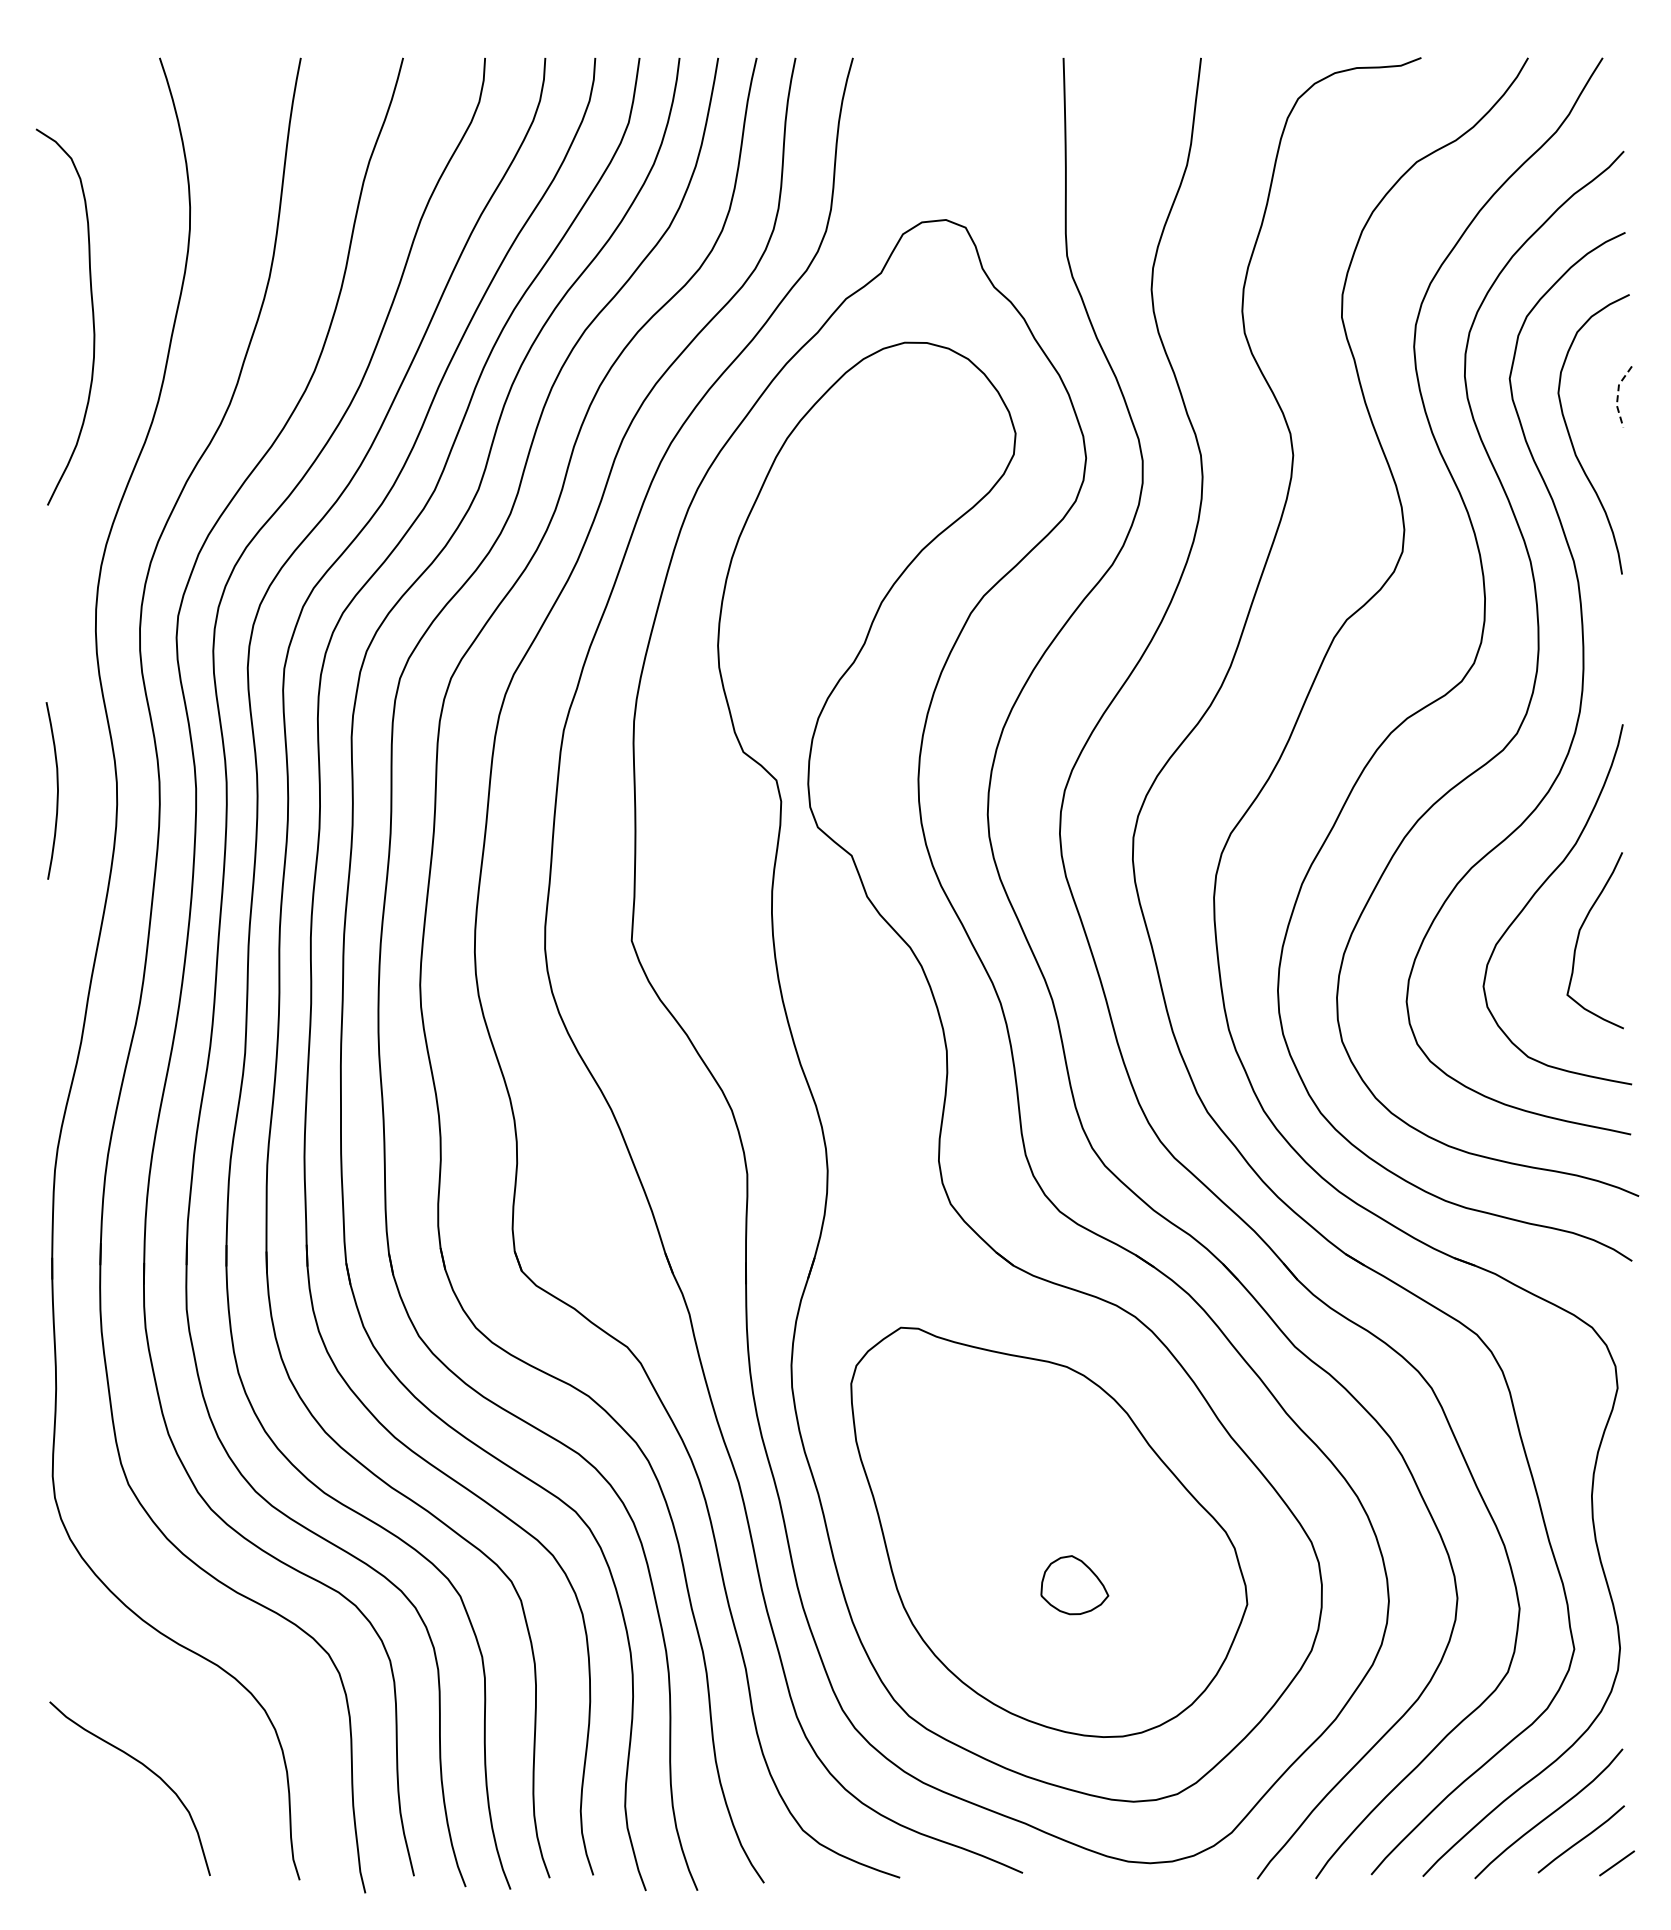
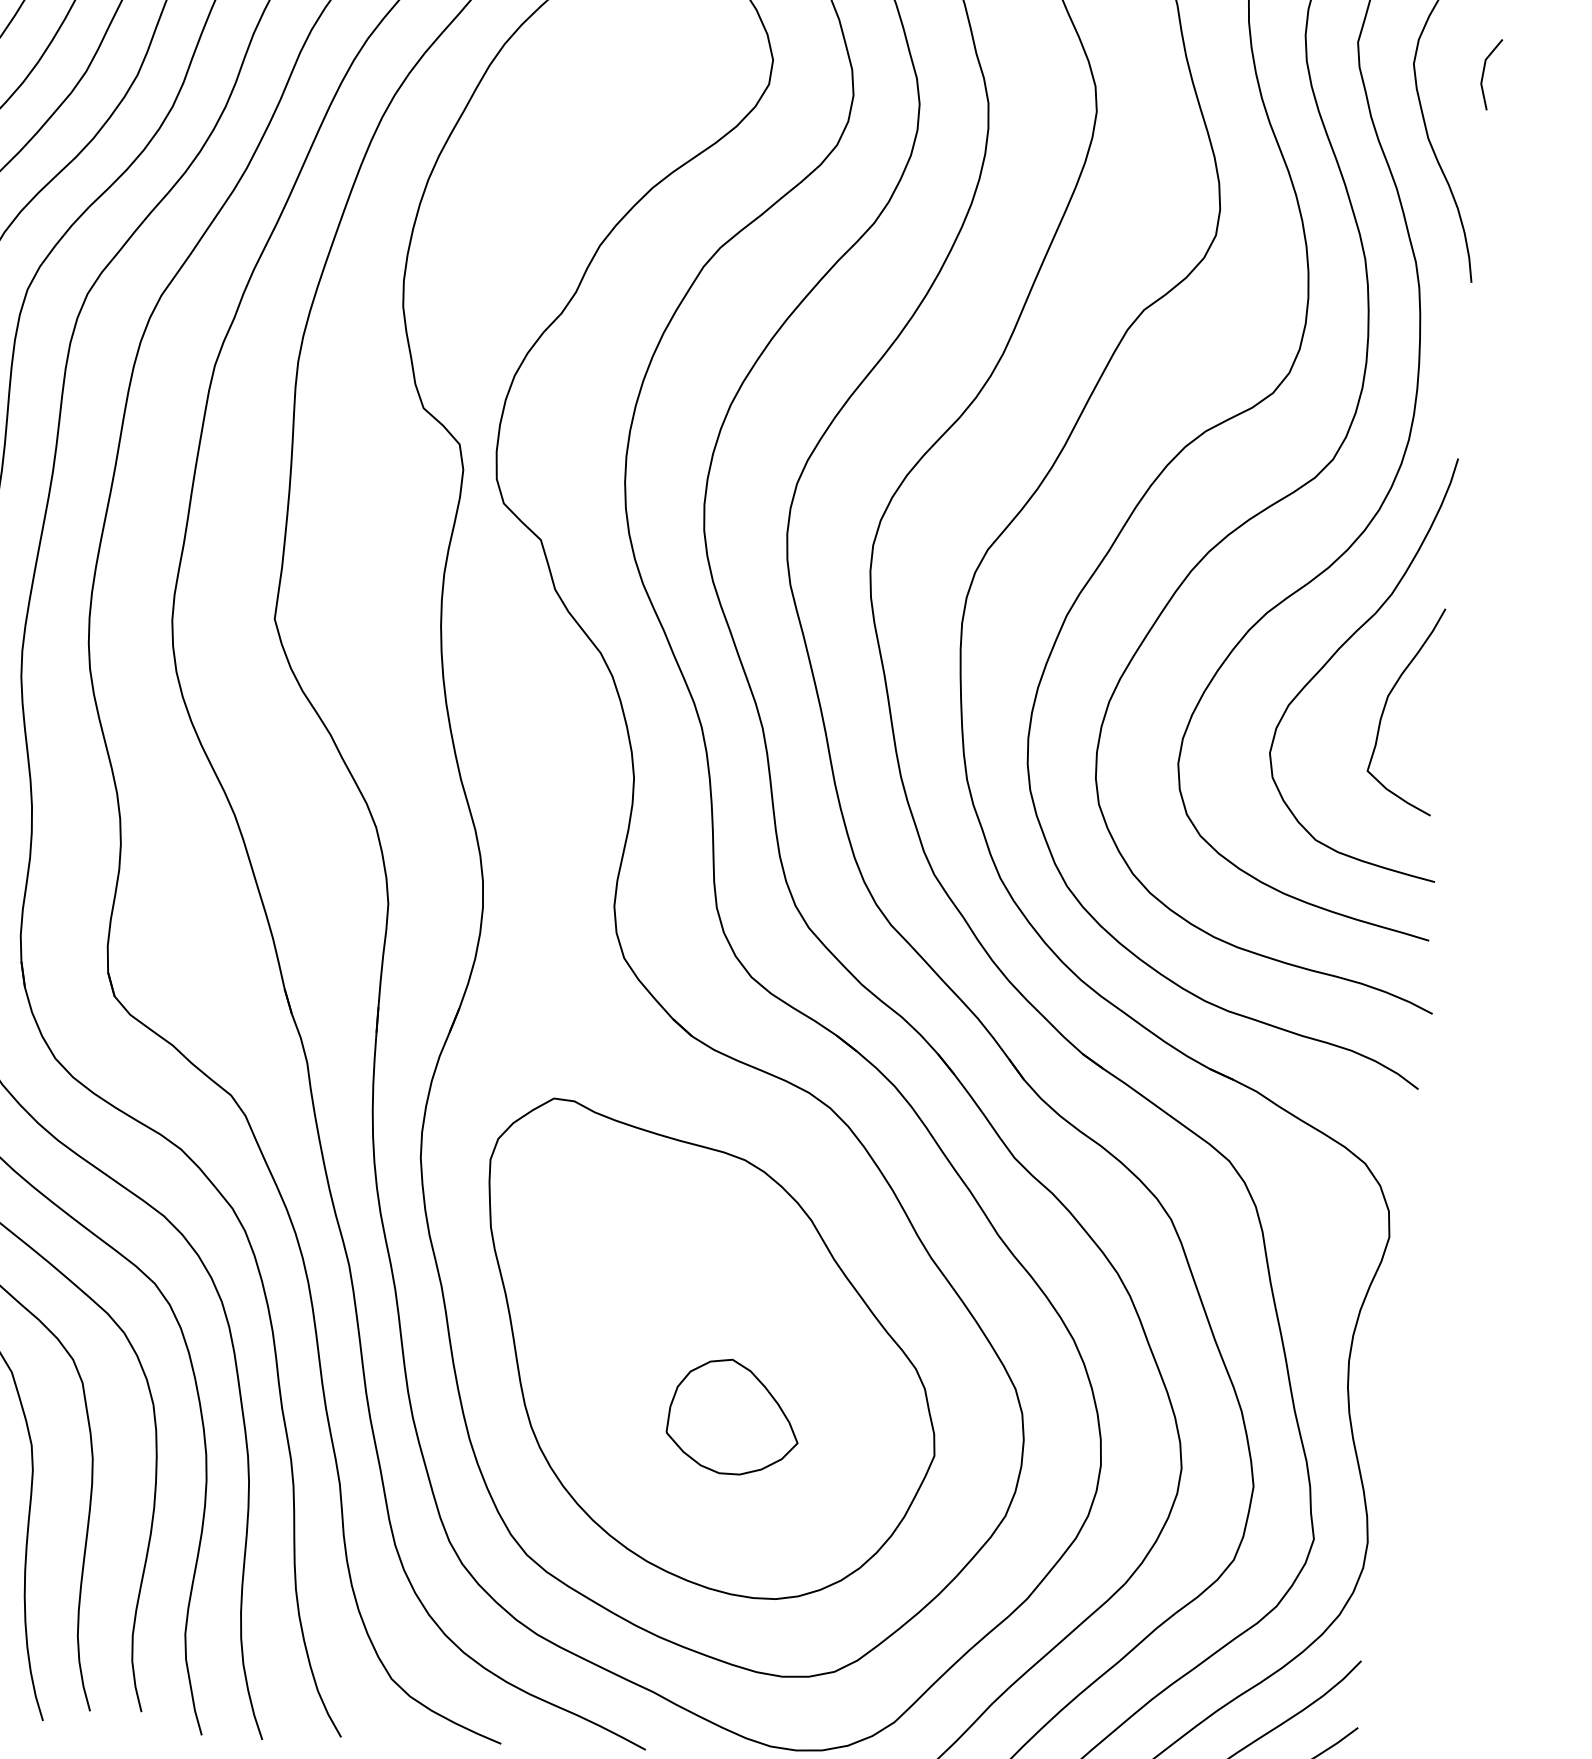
line: (1617, 395) -> (1482, 72), dashed -> solid
part: (1074, 1584) -> (733, 1416), size x1.67

